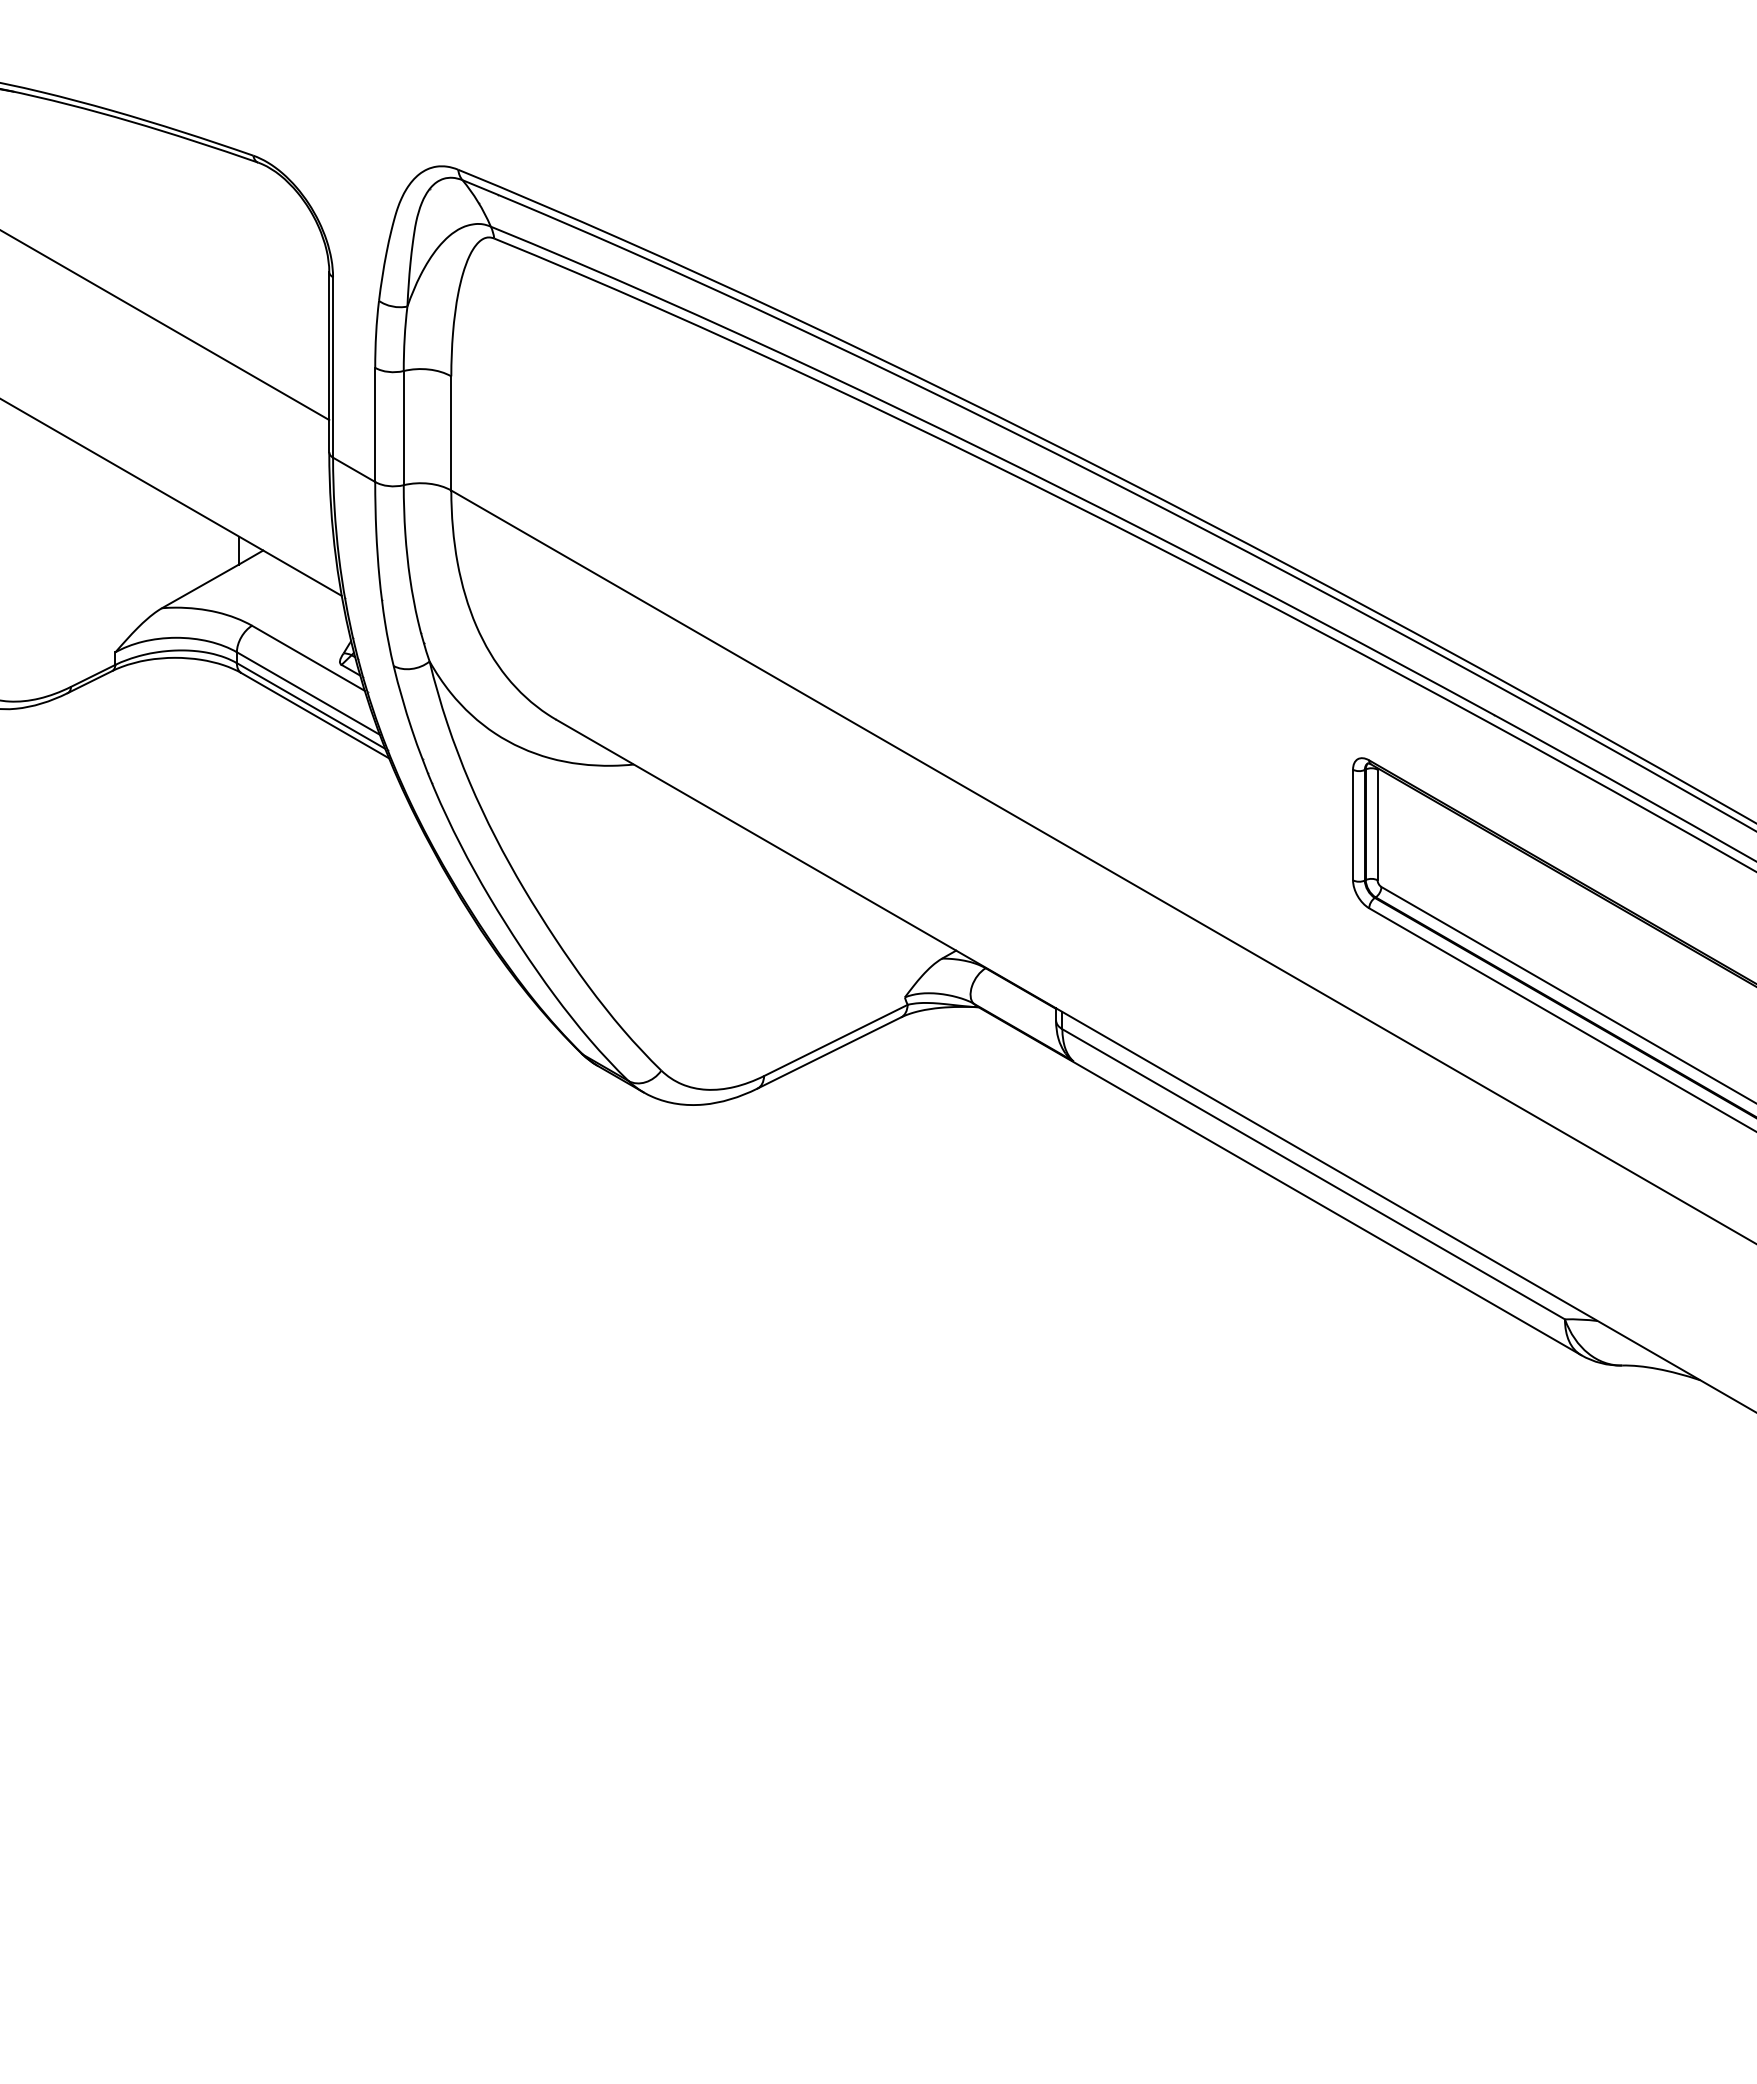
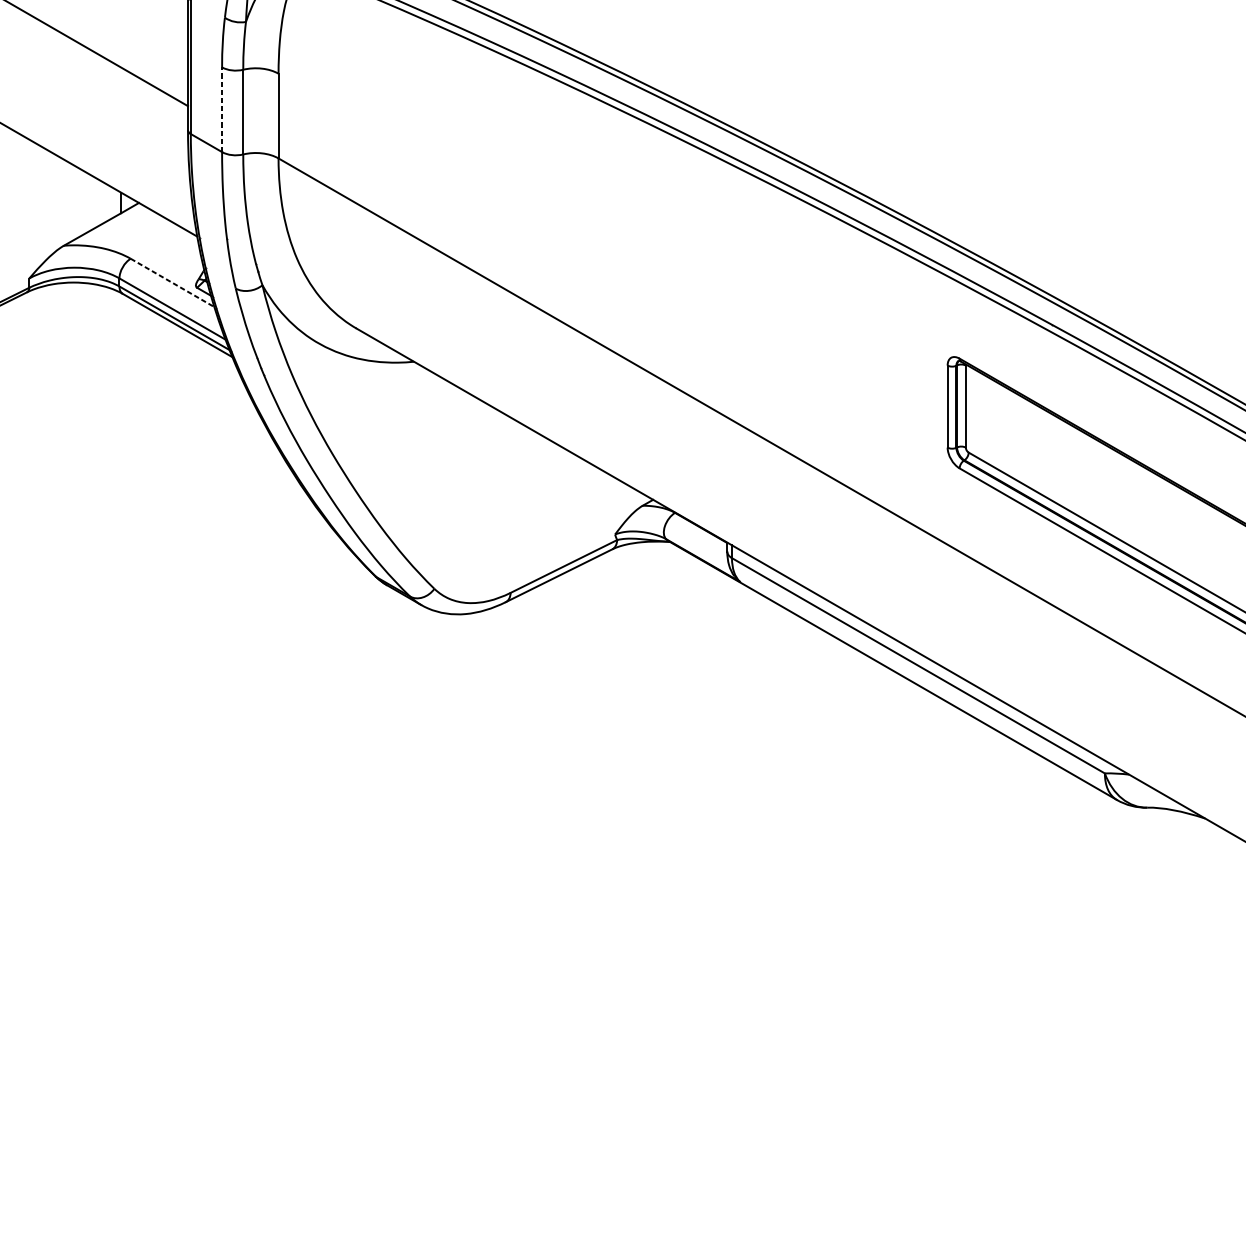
line: (375, 424) -> (222, 109), solid -> dashed
line: (308, 658) -> (172, 283), solid -> dashed

